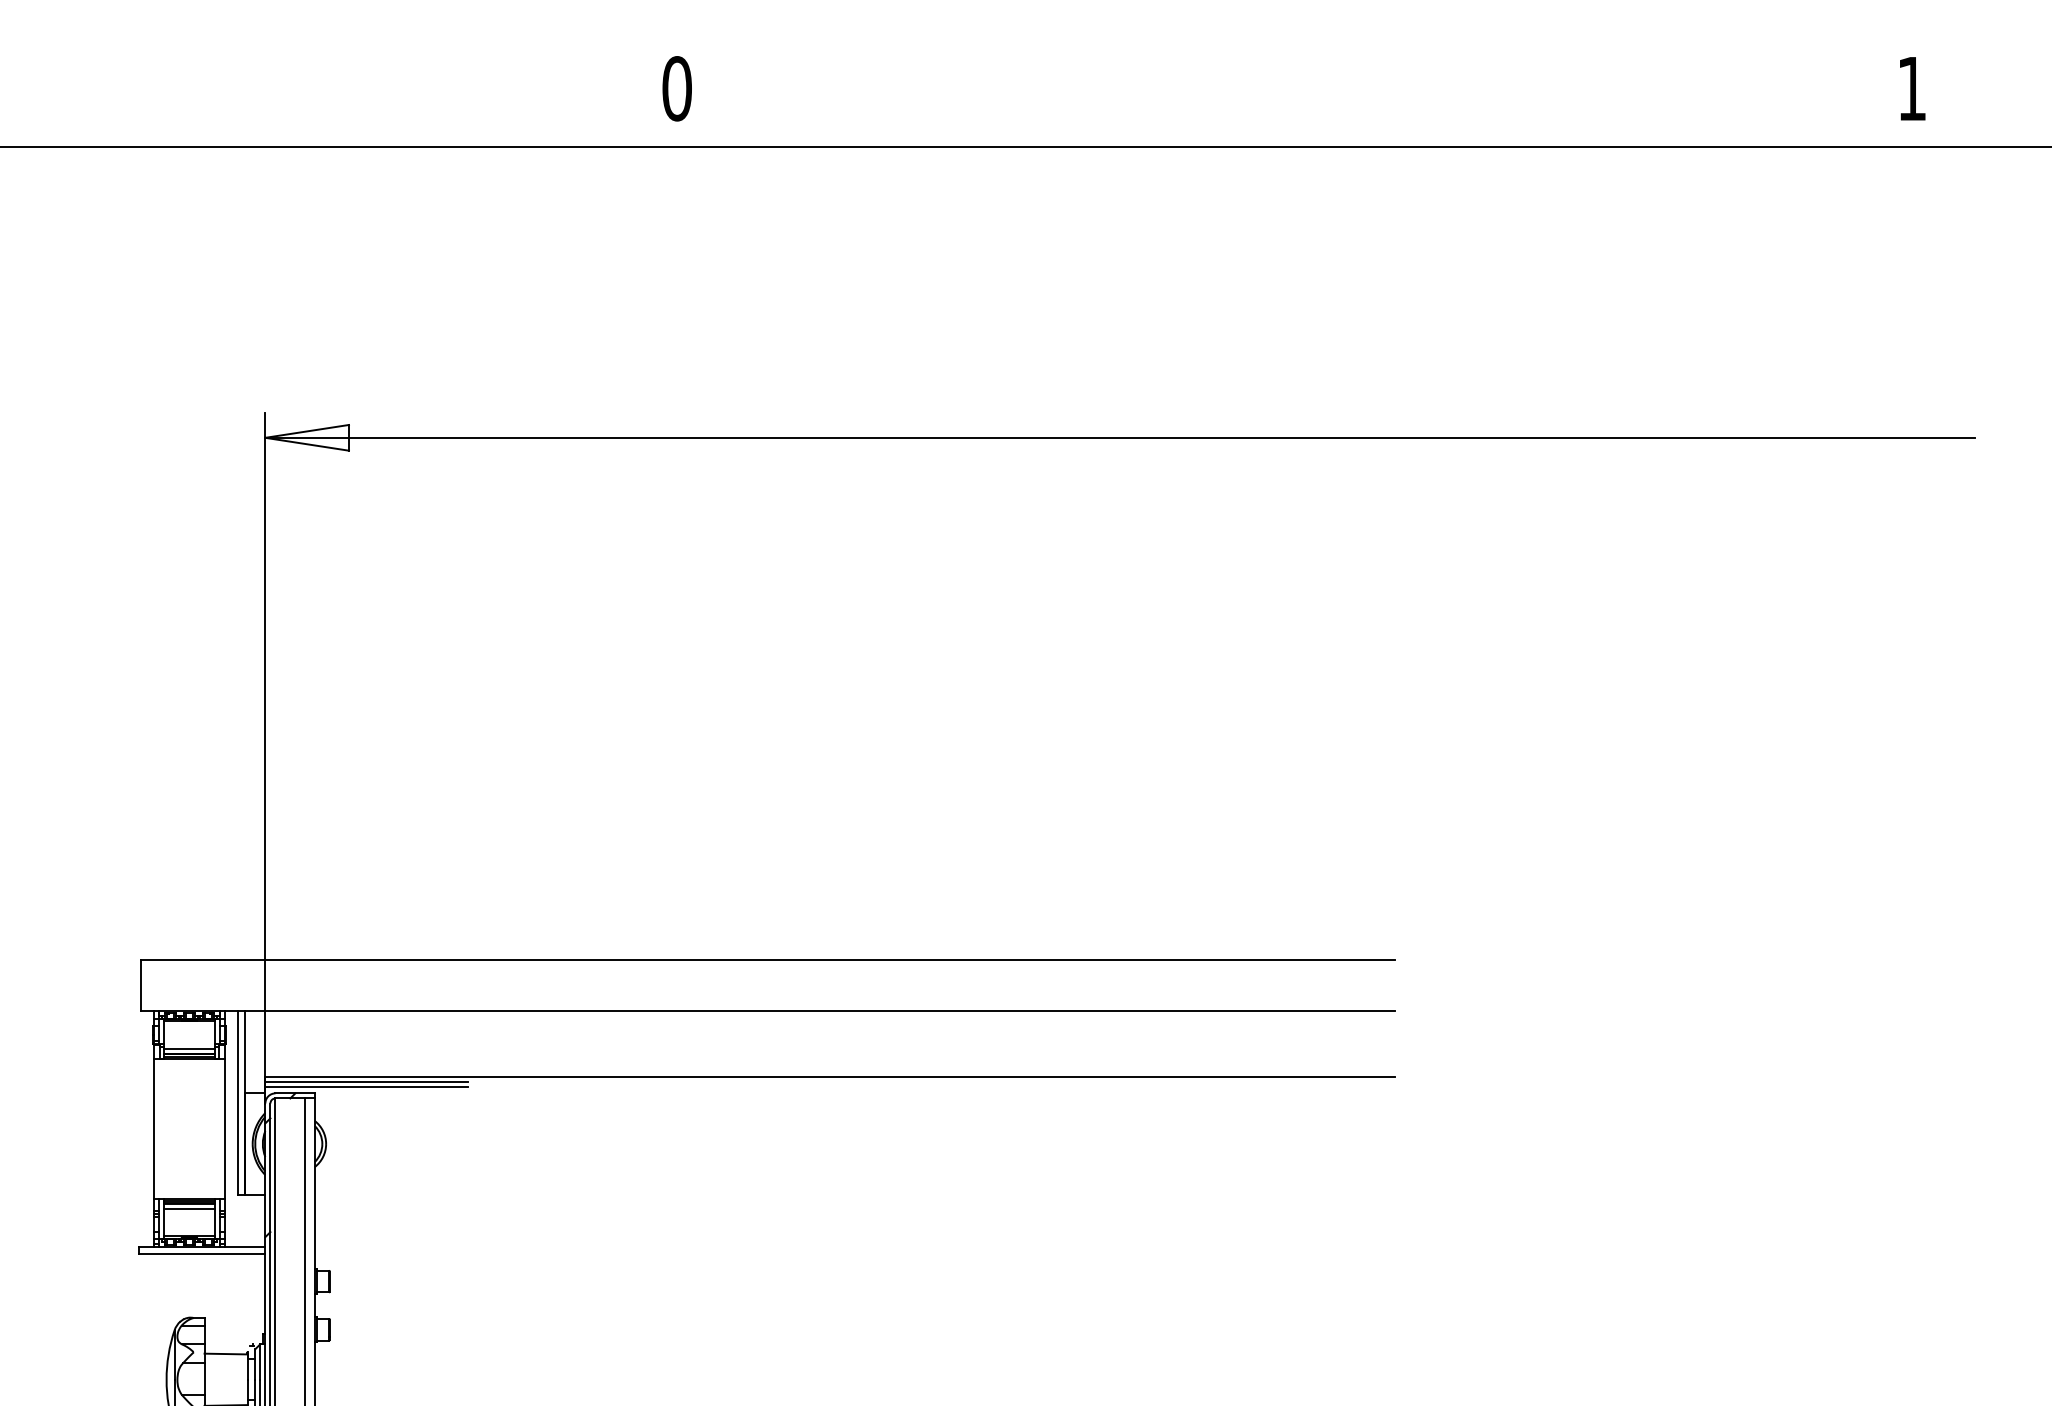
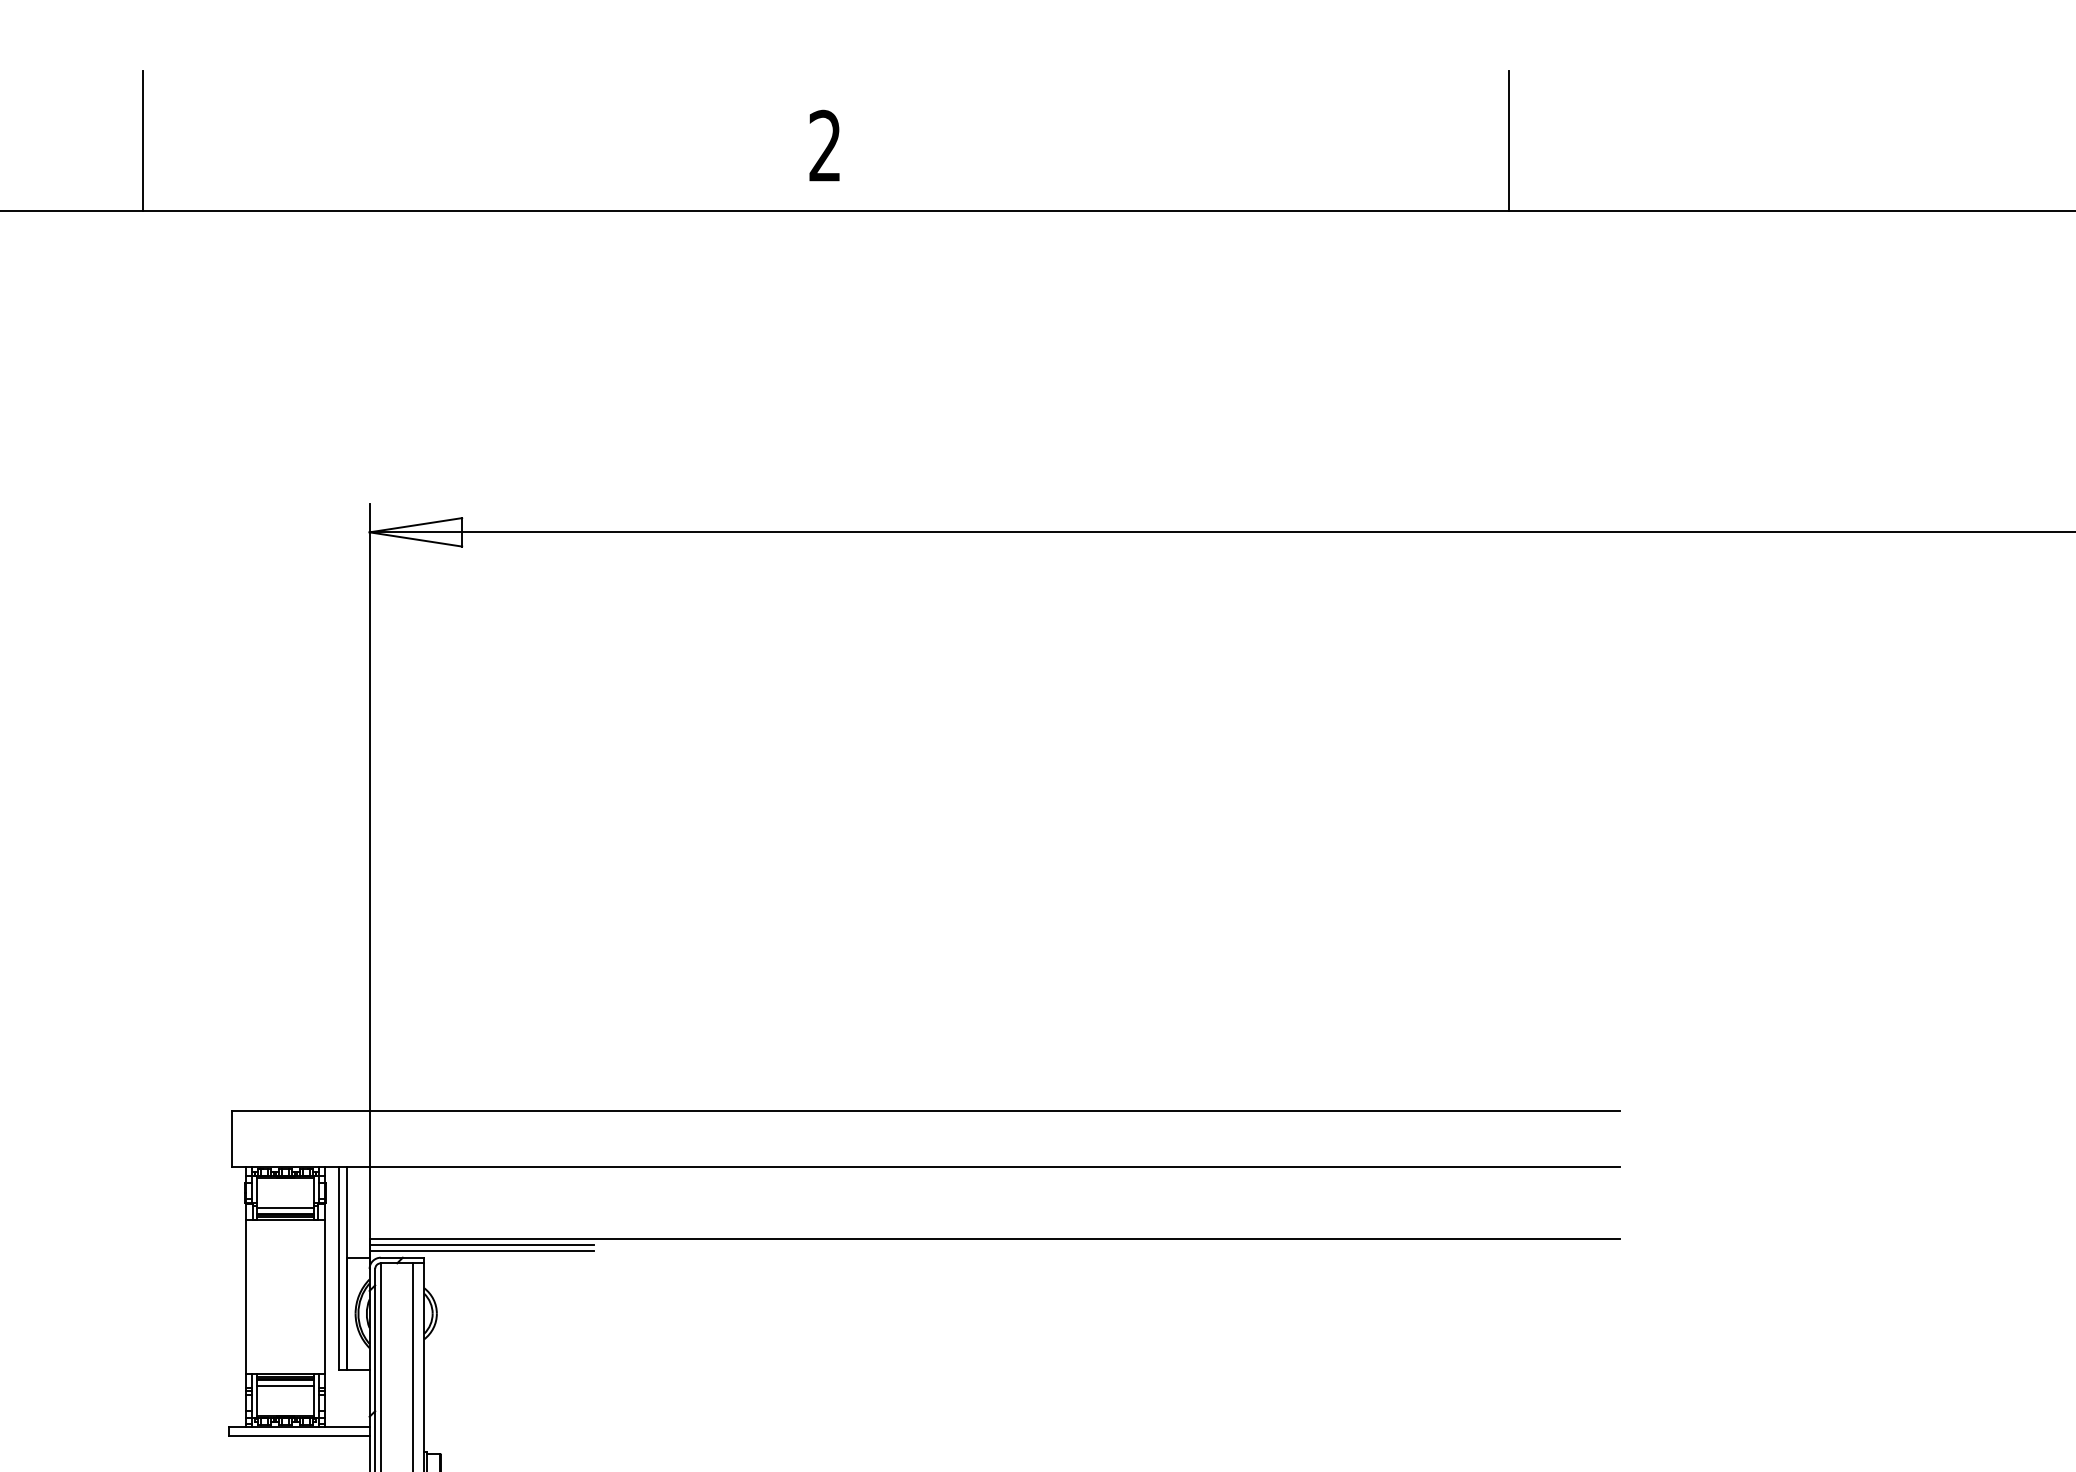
line: (60, 83) -> (142, 140), added
line: (1295, 83) -> (1509, 140), added
text: (676, 88) -> (824, 145), 0 -> 2

